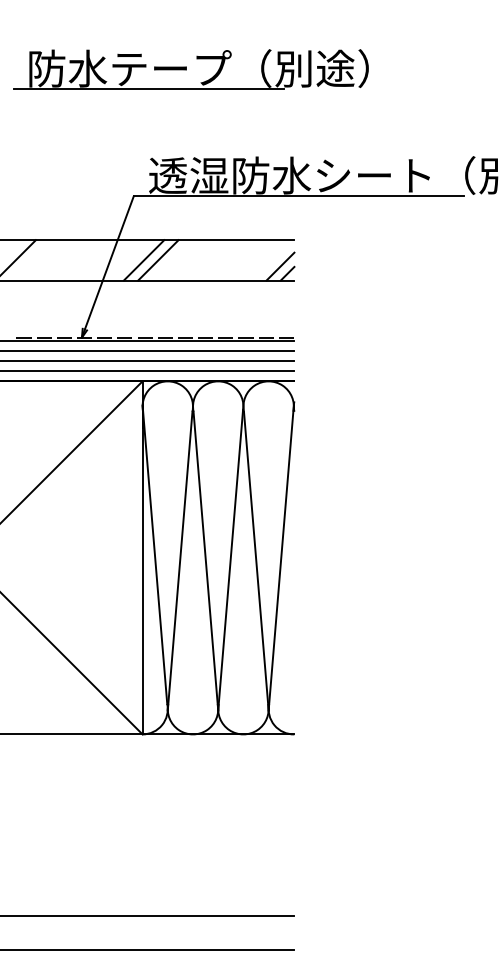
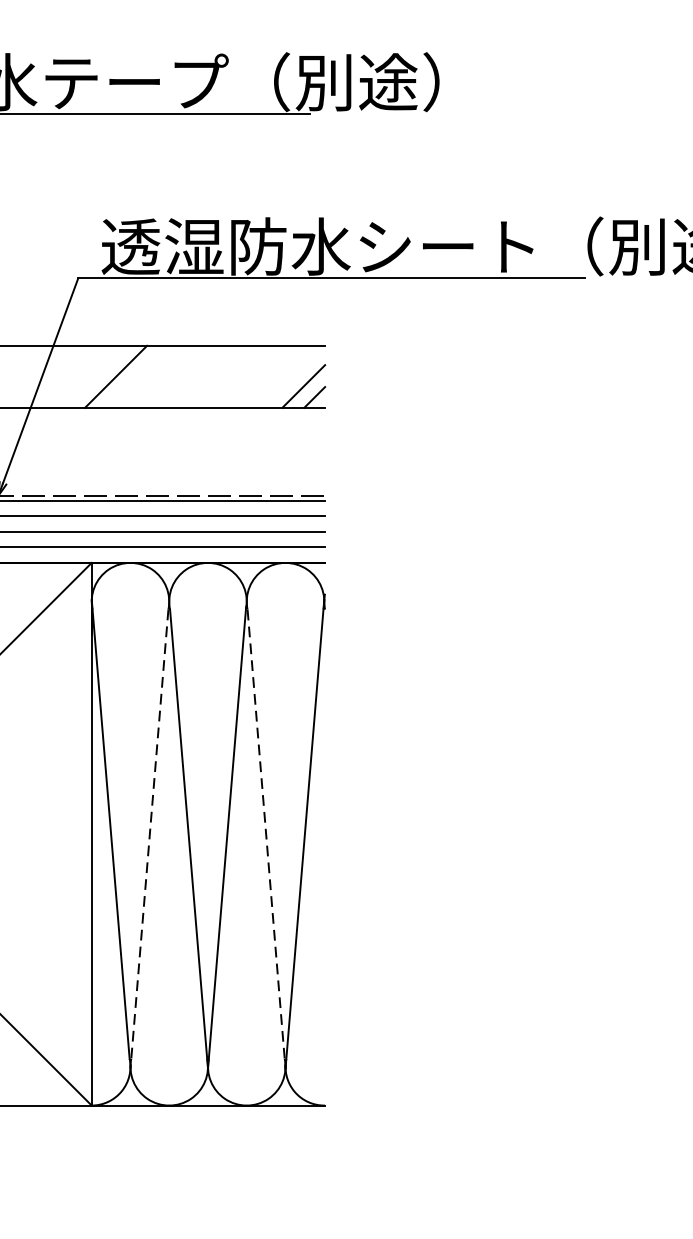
line: (143, 260) -> (93, 377), removed
line: (180, 561) -> (150, 839), solid -> dashed
line: (256, 561) -> (266, 839), solid -> dashed

